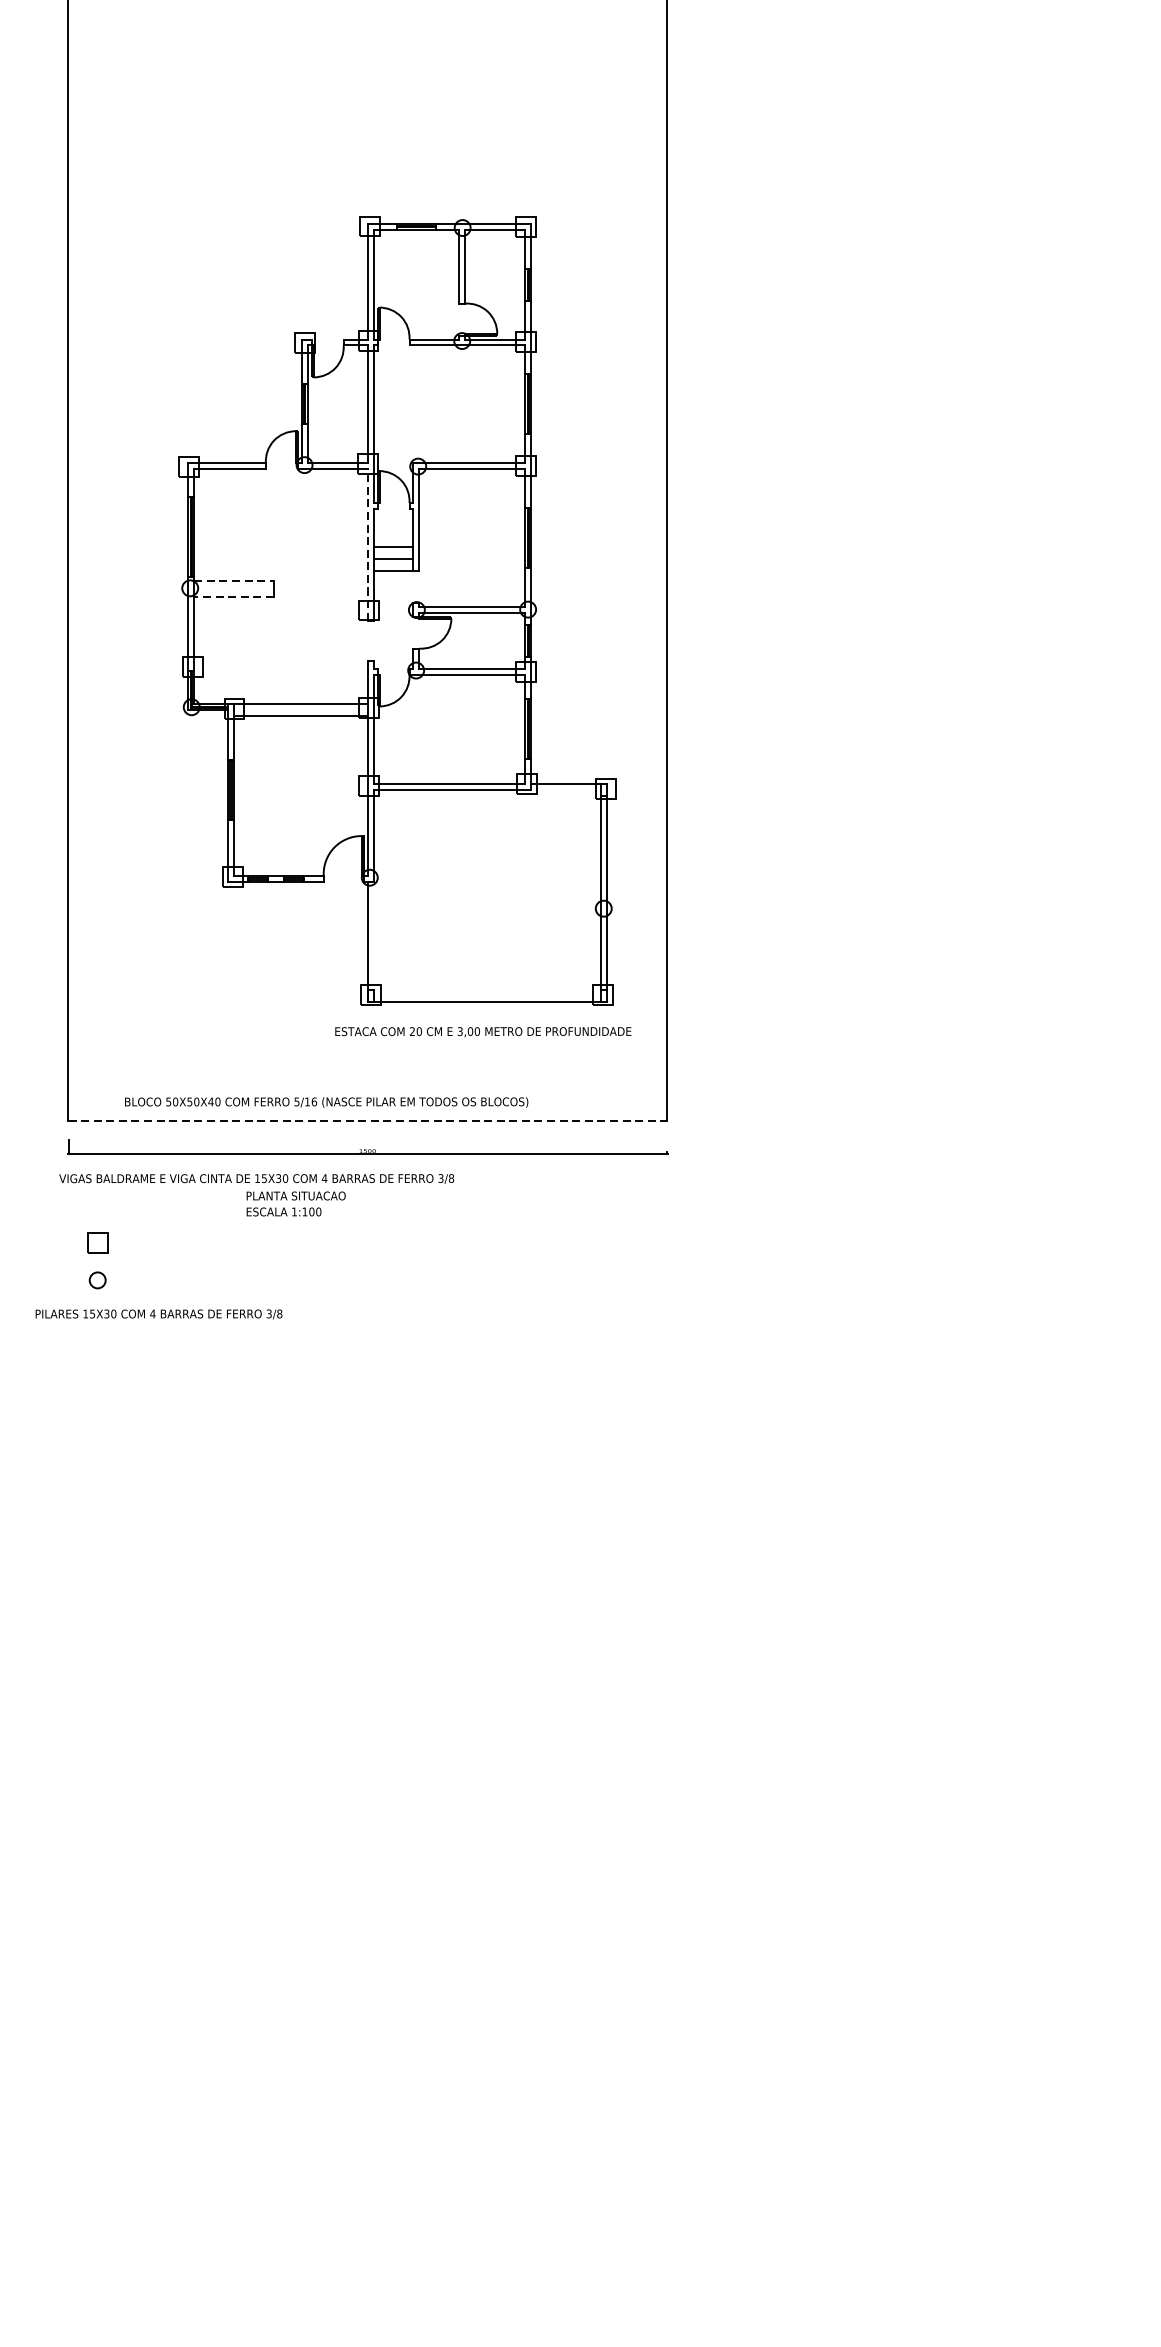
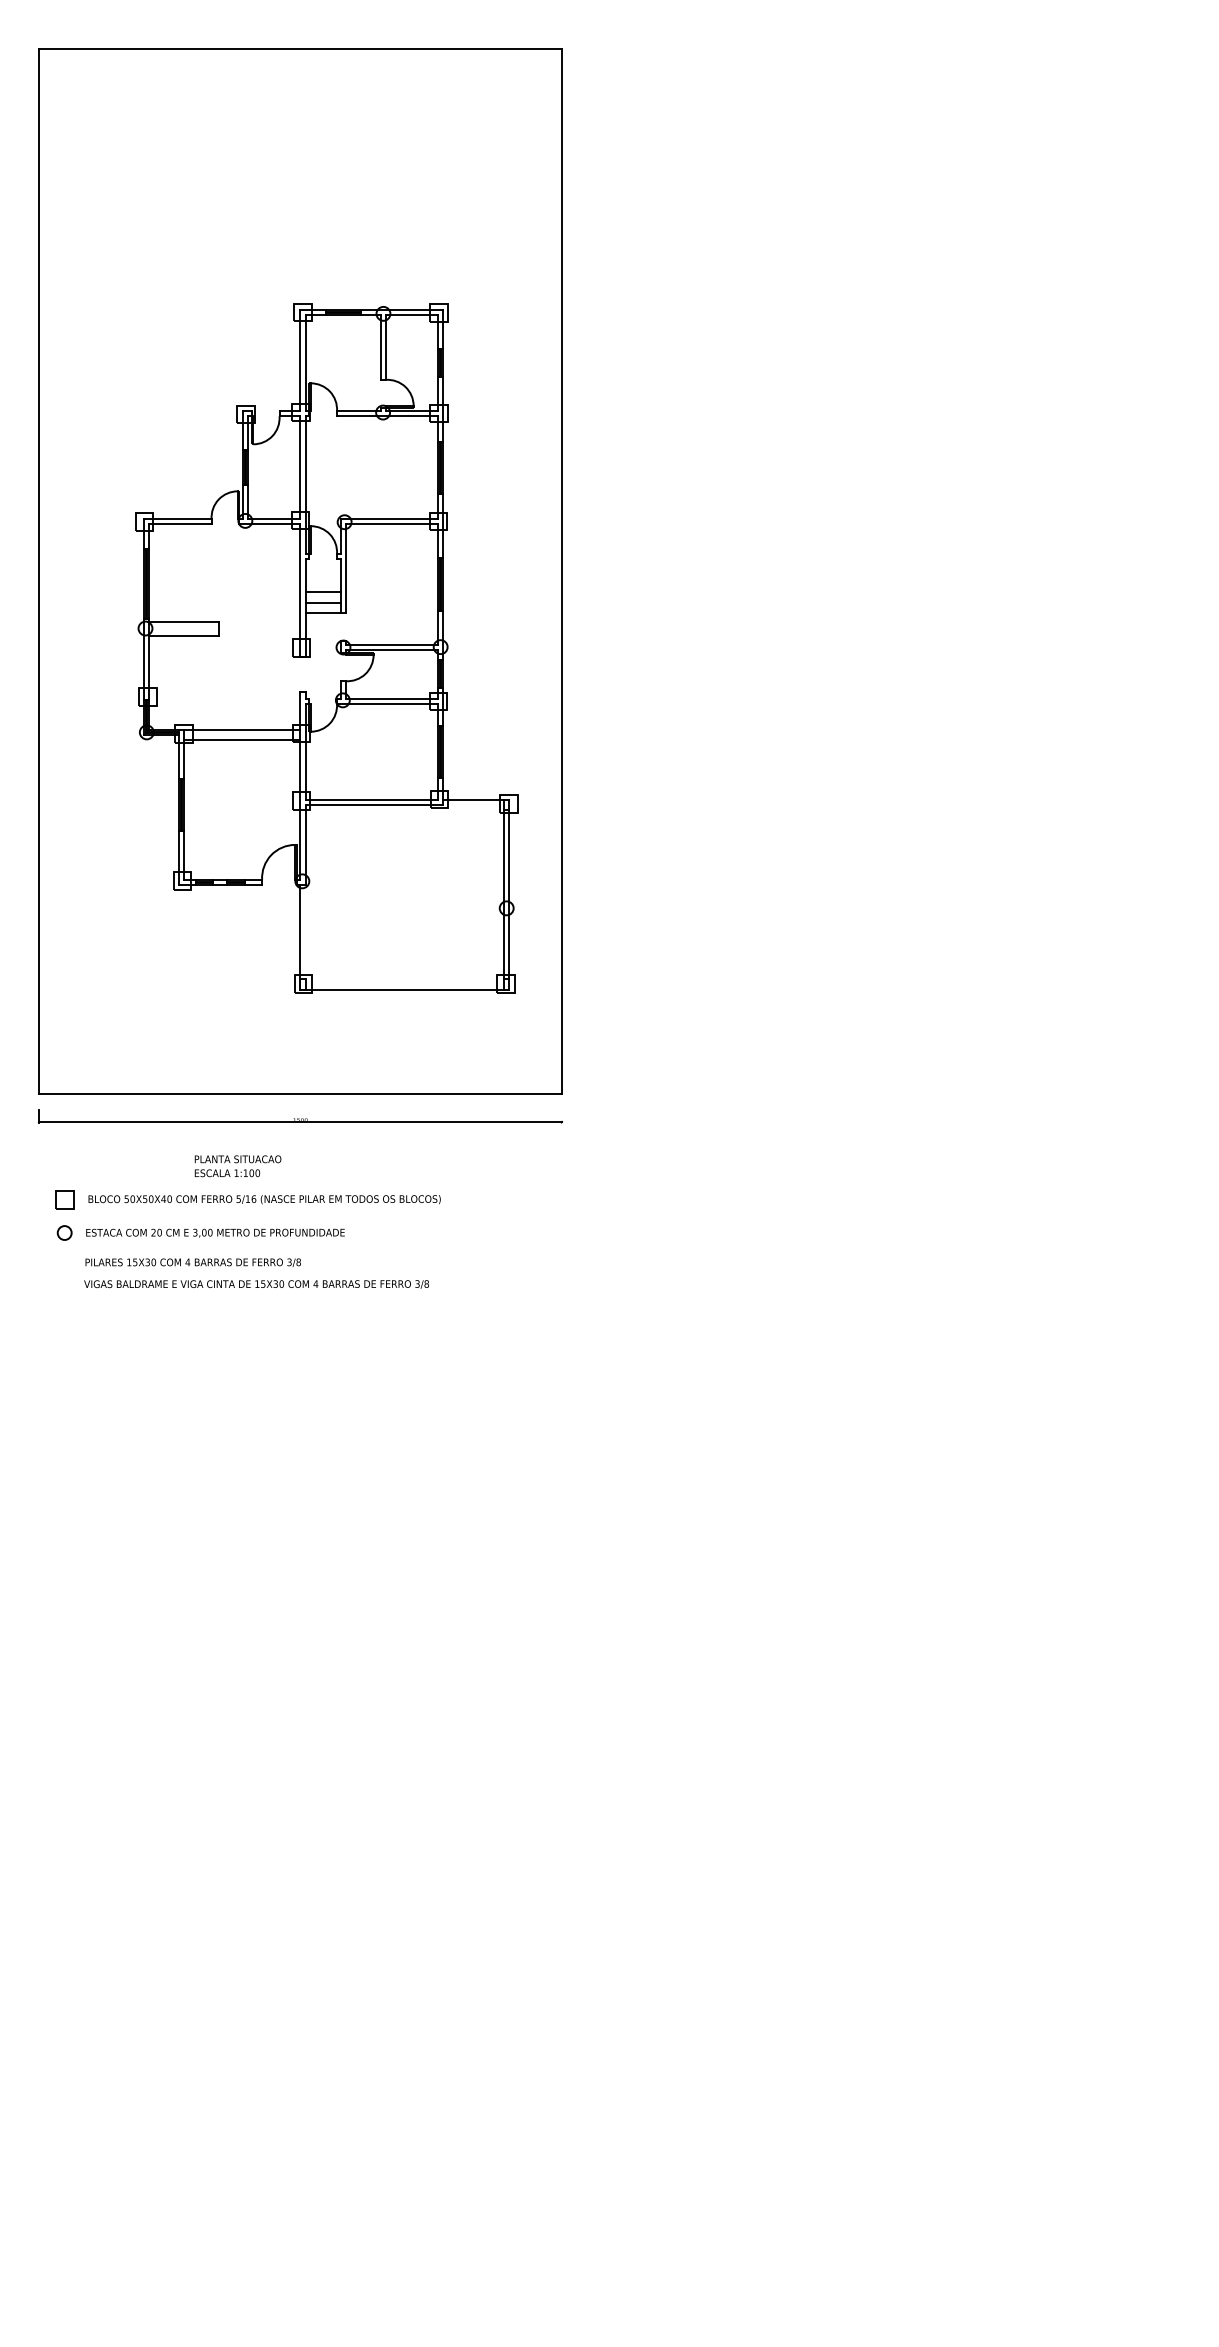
line: (367, 544) -> (300, 590), dashed -> solid
line: (233, 580) -> (183, 621), dashed -> solid
line: (233, 596) -> (183, 635), dashed -> solid
text: (483, 1031) -> (215, 1232), moved
text: (326, 1102) -> (264, 1199), moved
line: (367, 1121) -> (300, 1094), dashed -> solid
text: (256, 1179) -> (256, 1284), moved
text: (158, 1314) -> (192, 1262), moved

